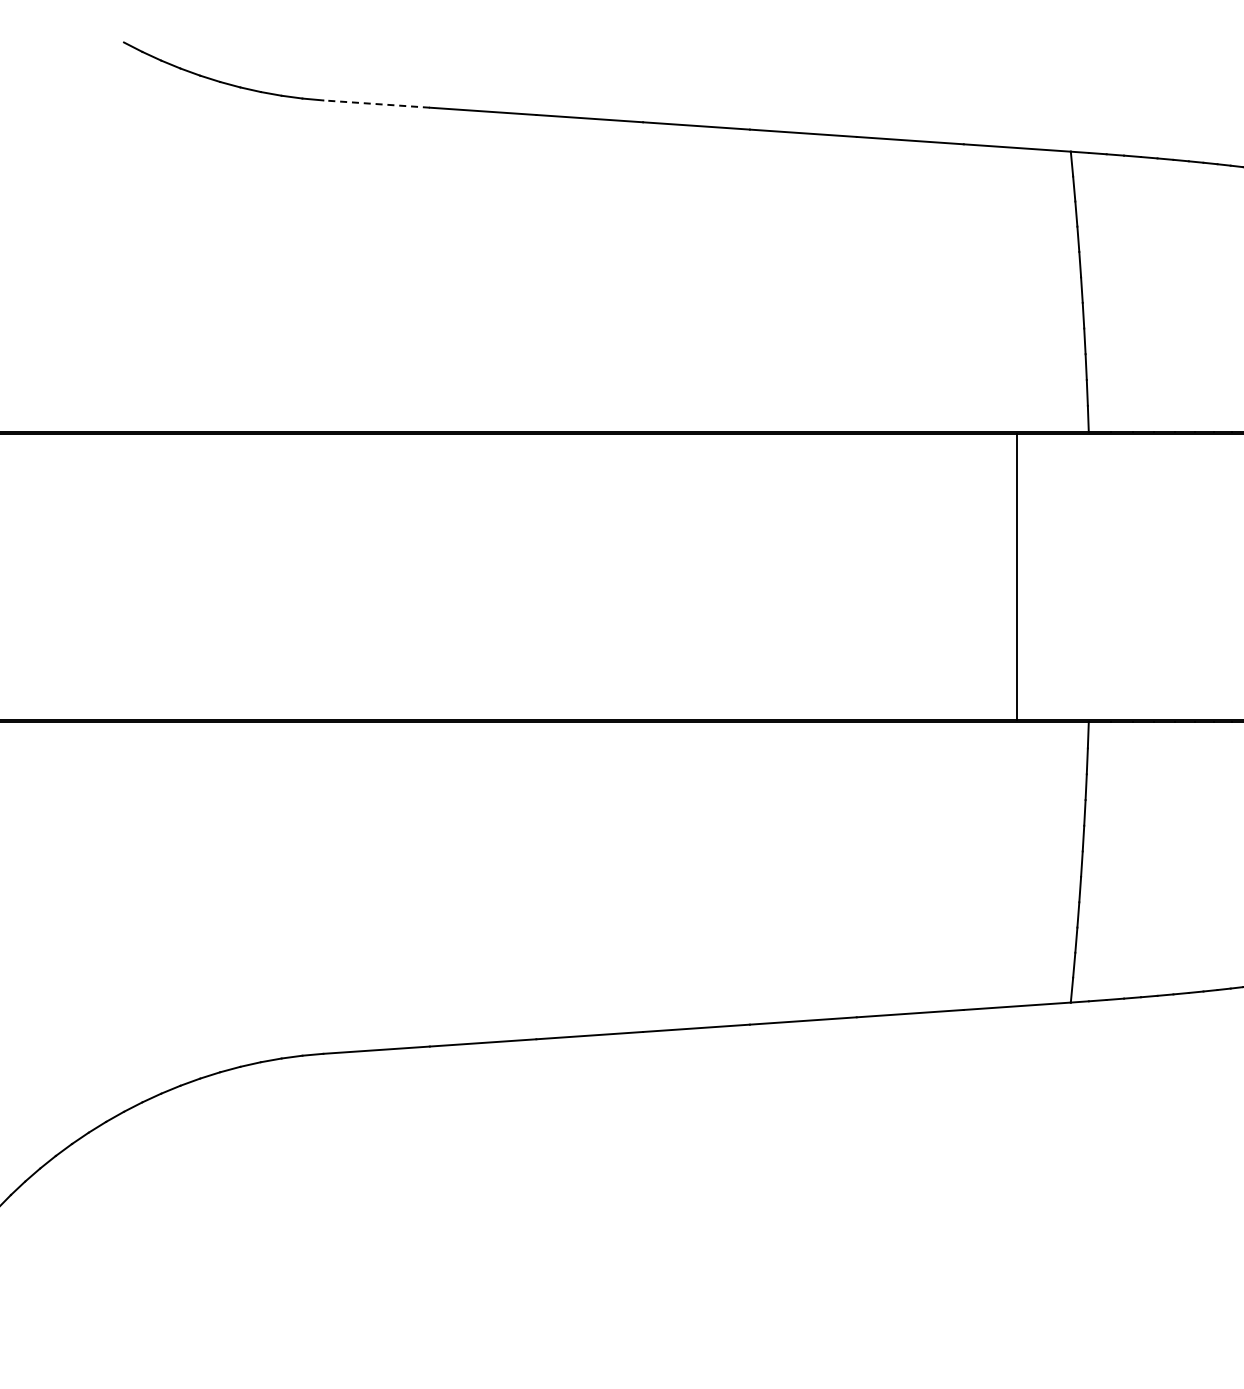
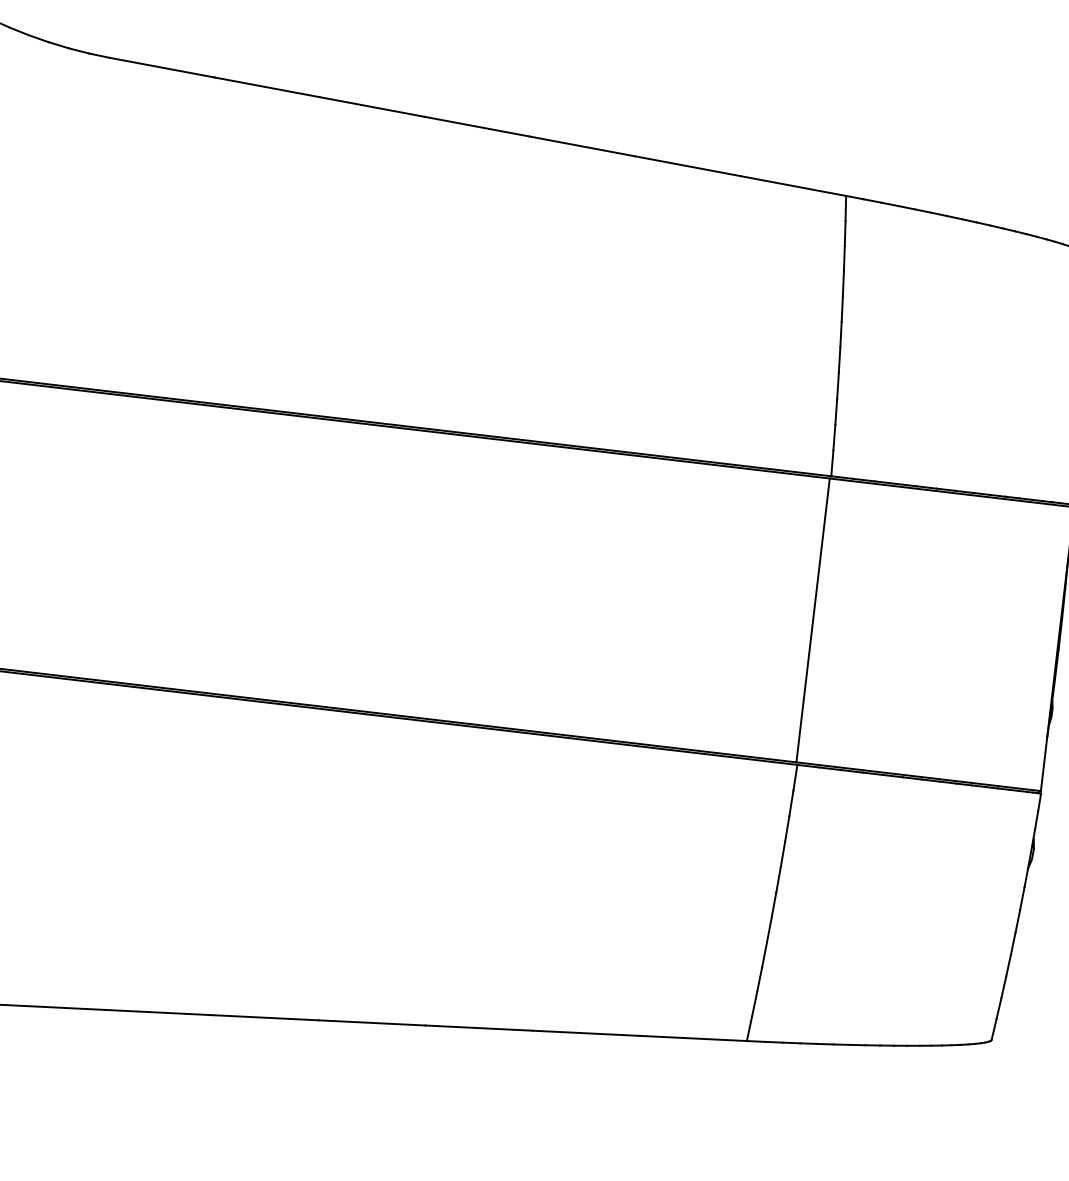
line: (376, 104) -> (162, 68), dashed -> solid
line: (1016, 577) -> (813, 620), moved

